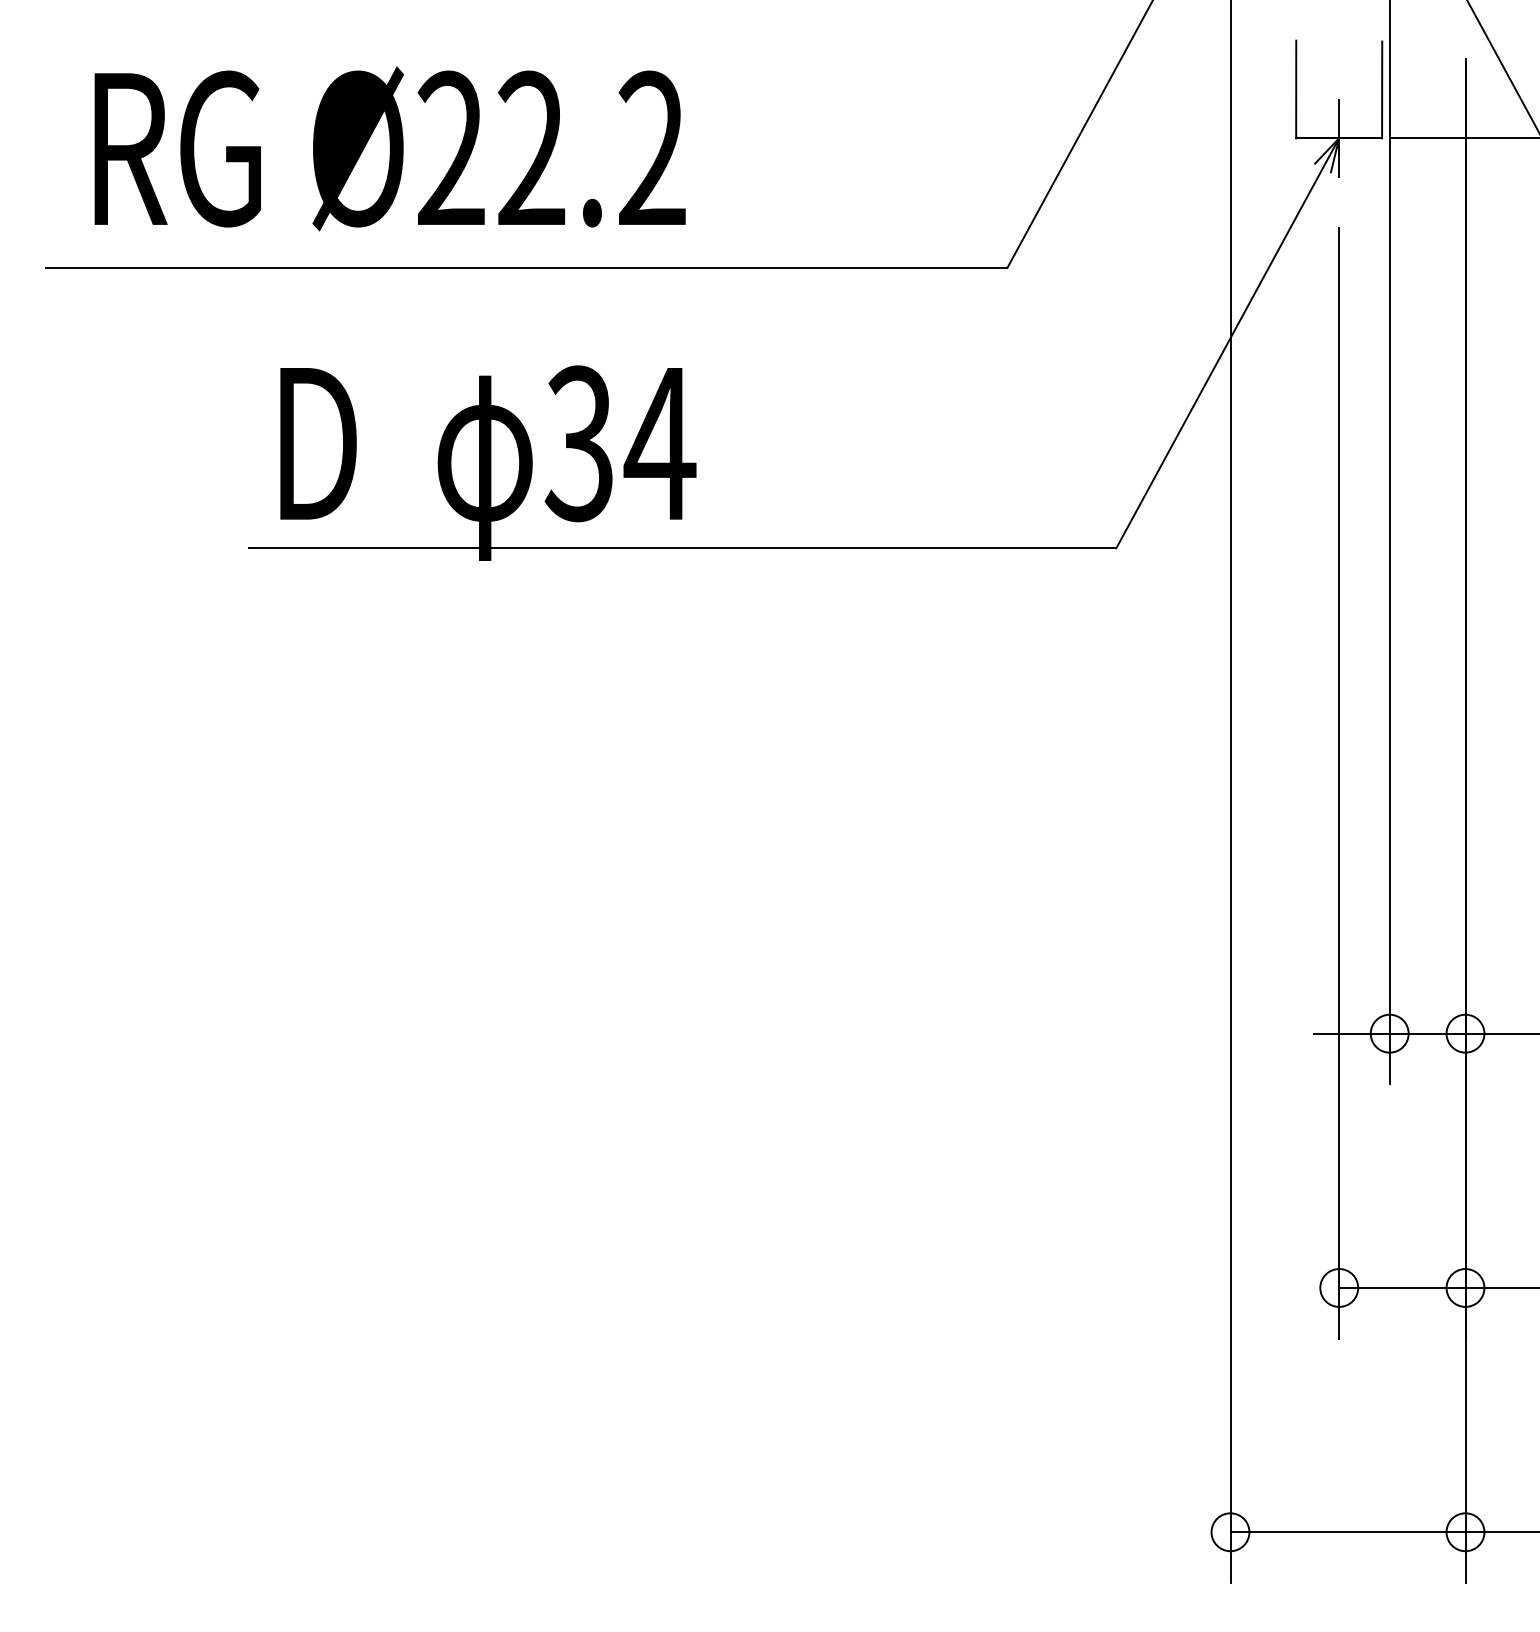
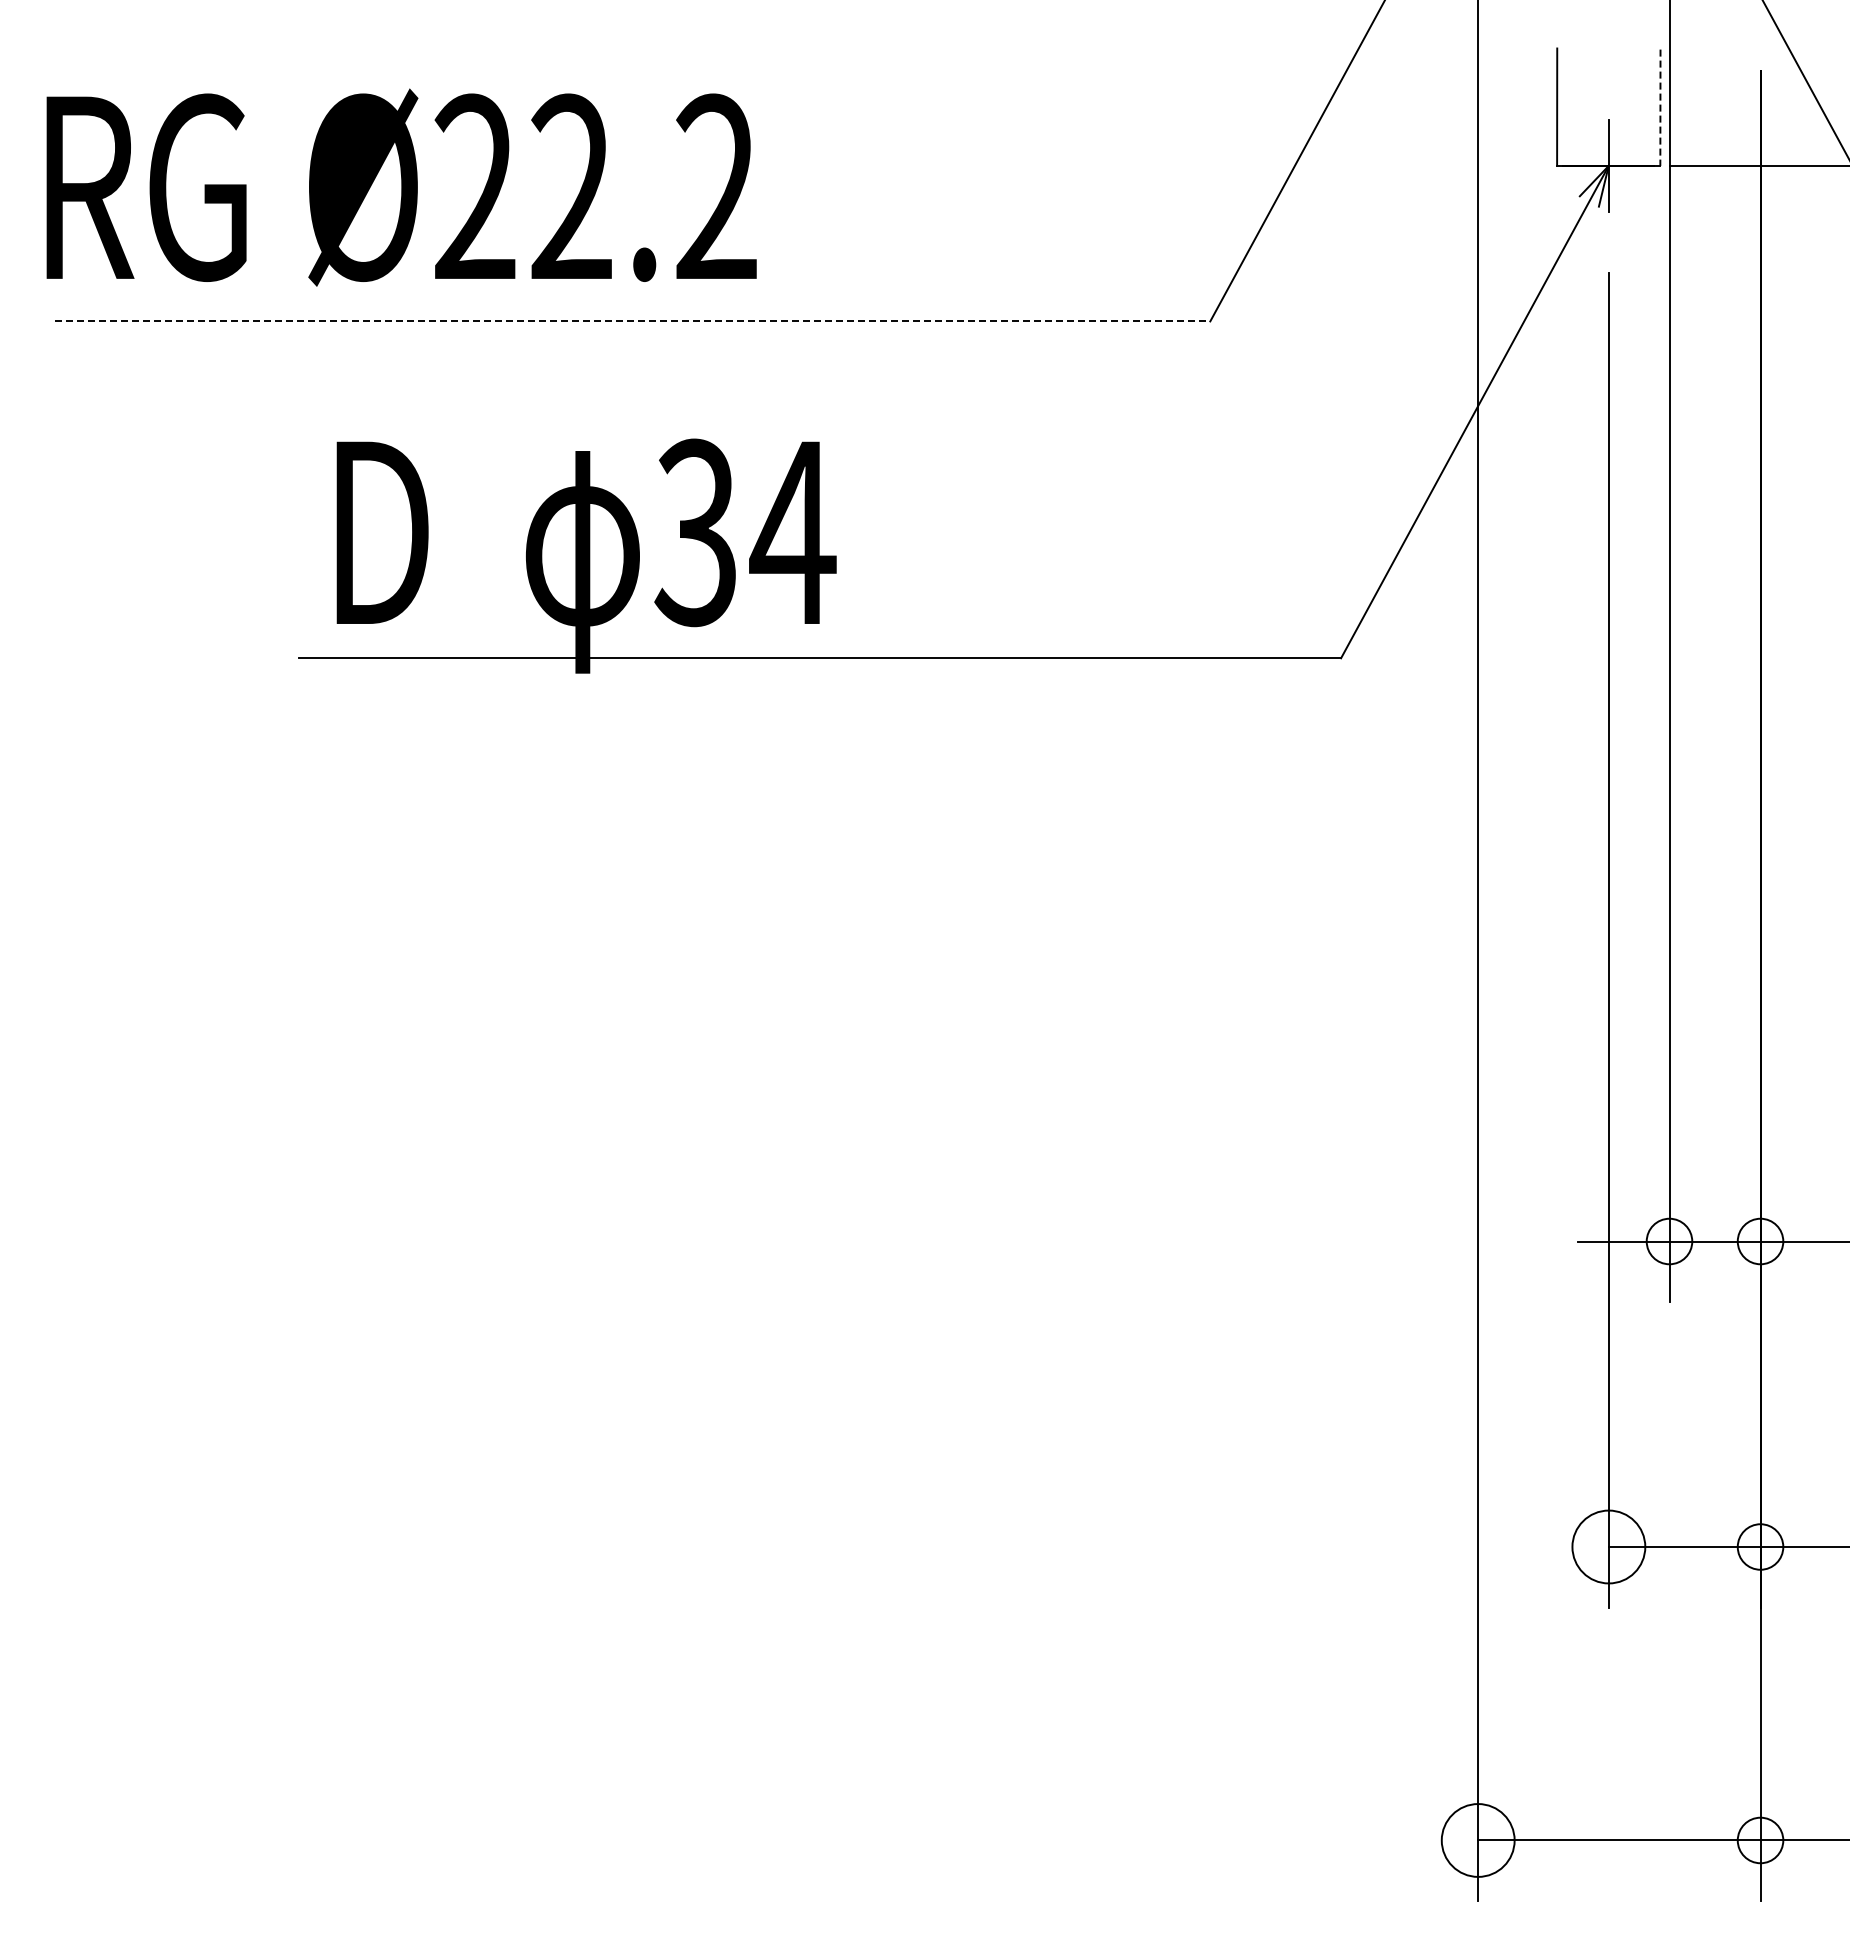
line: (1382, 90) -> (1660, 108), solid -> dashed
text: (390, 148) -> (401, 187), moved
line: (526, 267) -> (632, 321), solid -> dashed
circle: (1338, 1287) -> (1608, 1546), size x1.6
circle: (1229, 1532) -> (1477, 1840), size x1.6

